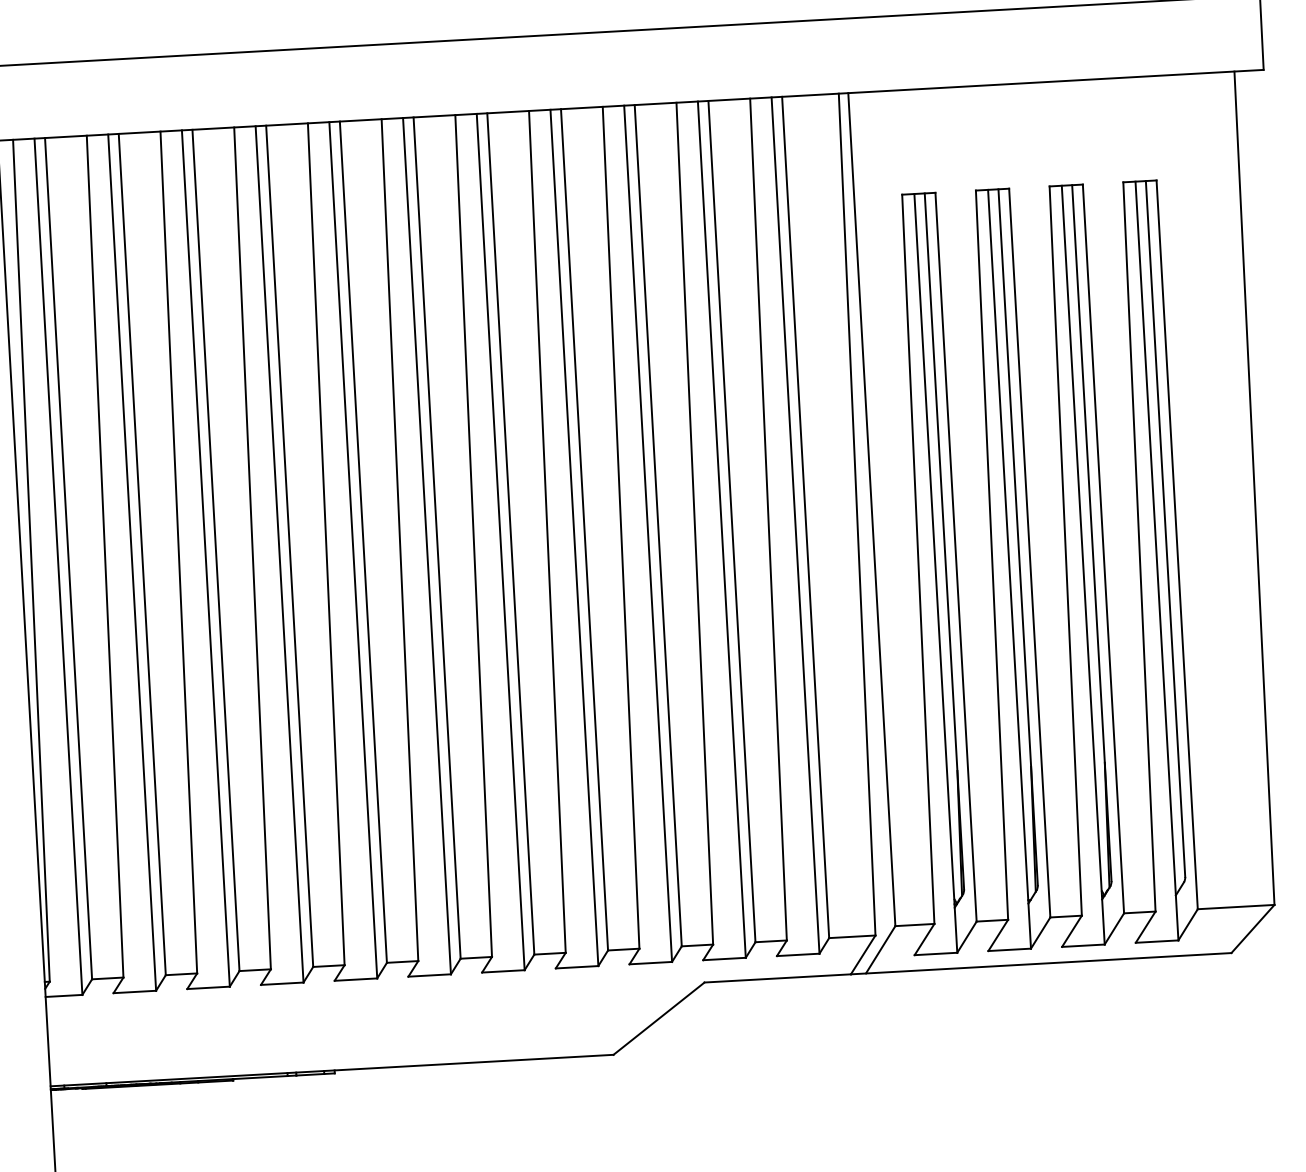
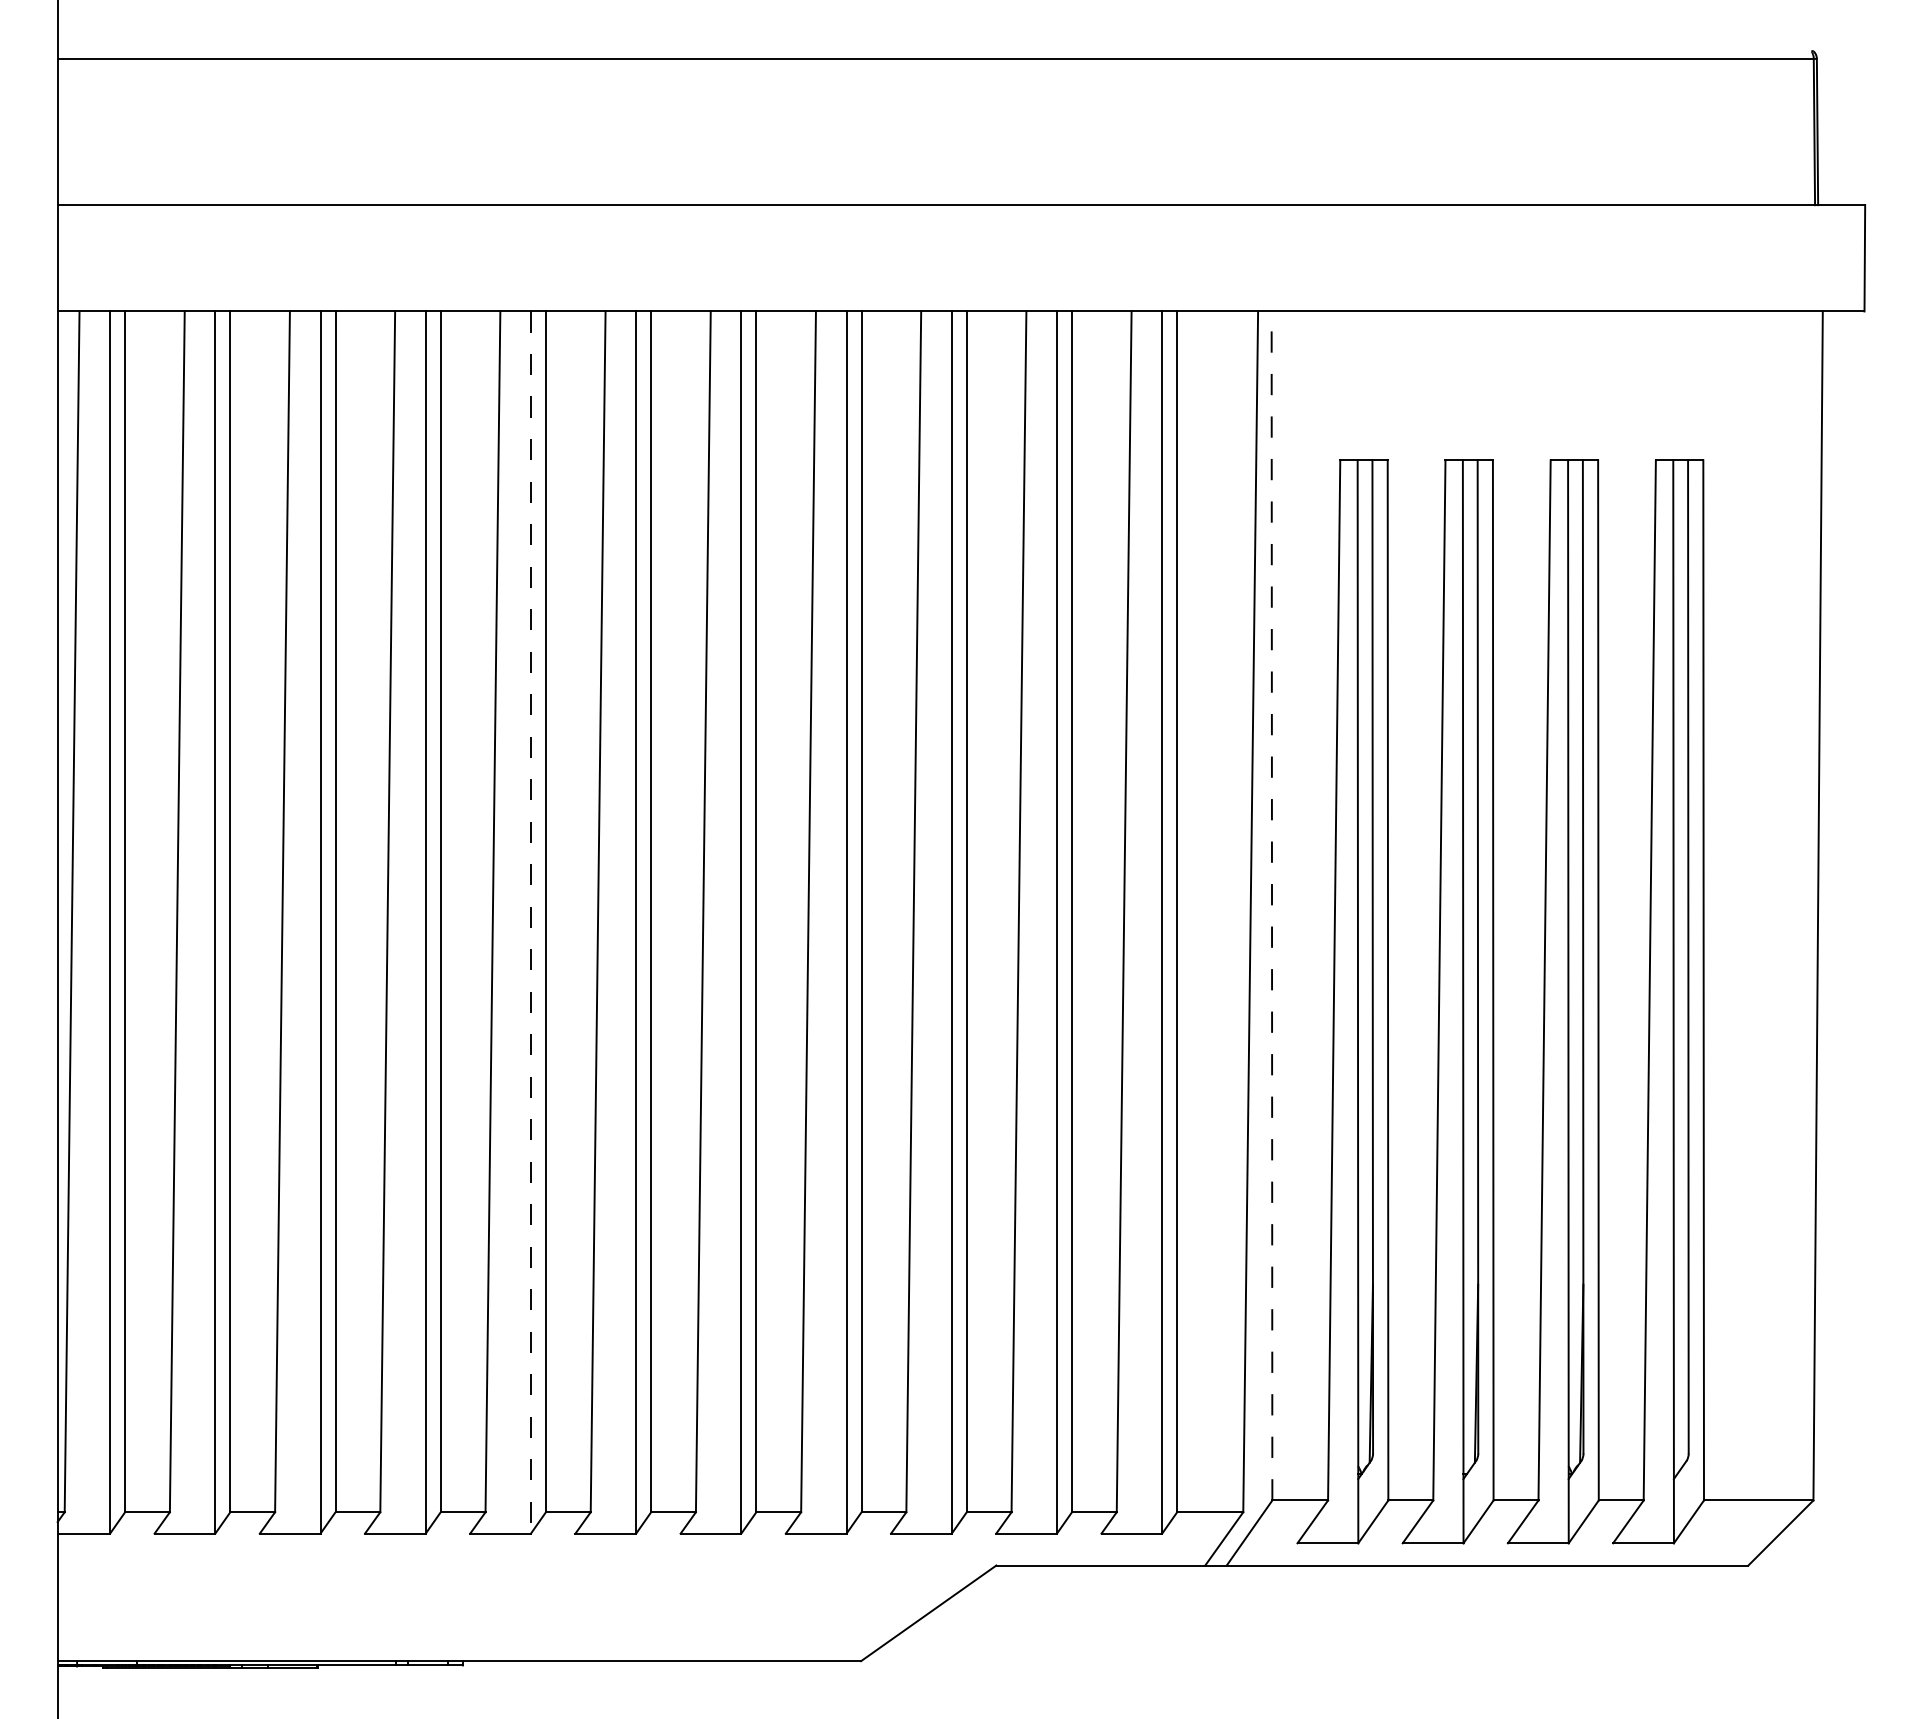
line: (872, 509) -> (1272, 905), solid -> dashed
line: (353, 550) -> (530, 923), solid -> dashed

